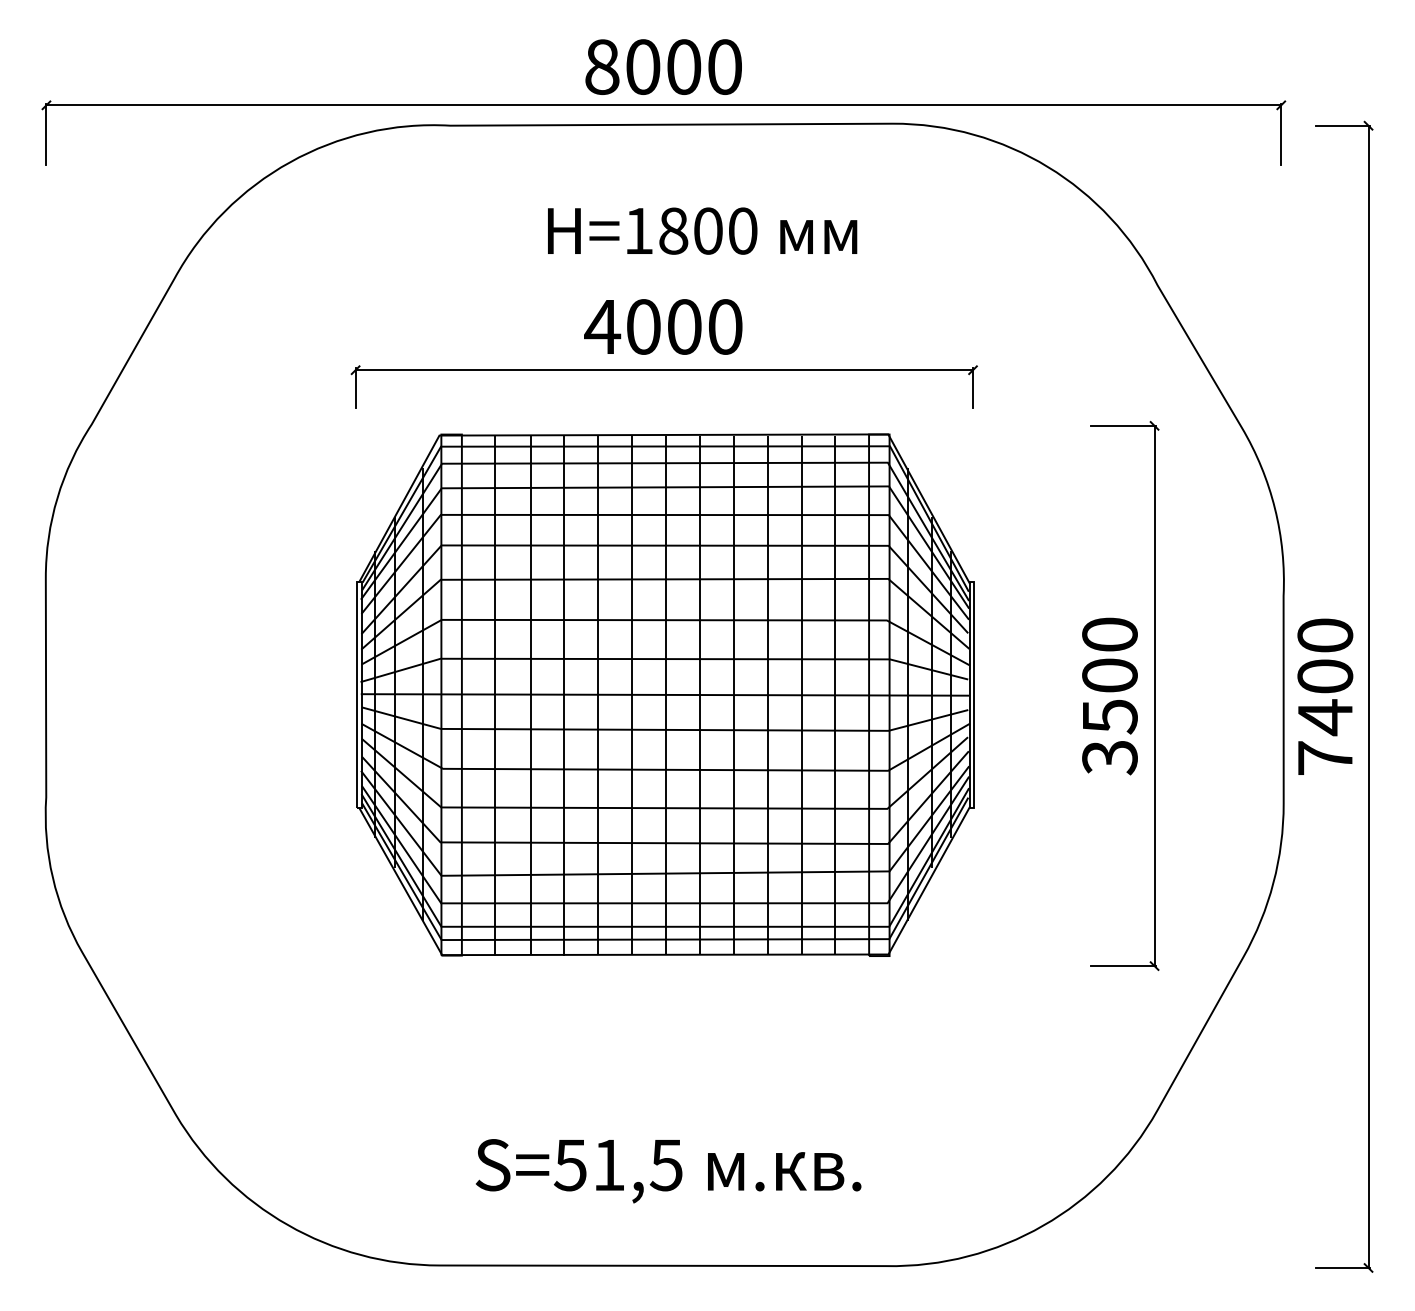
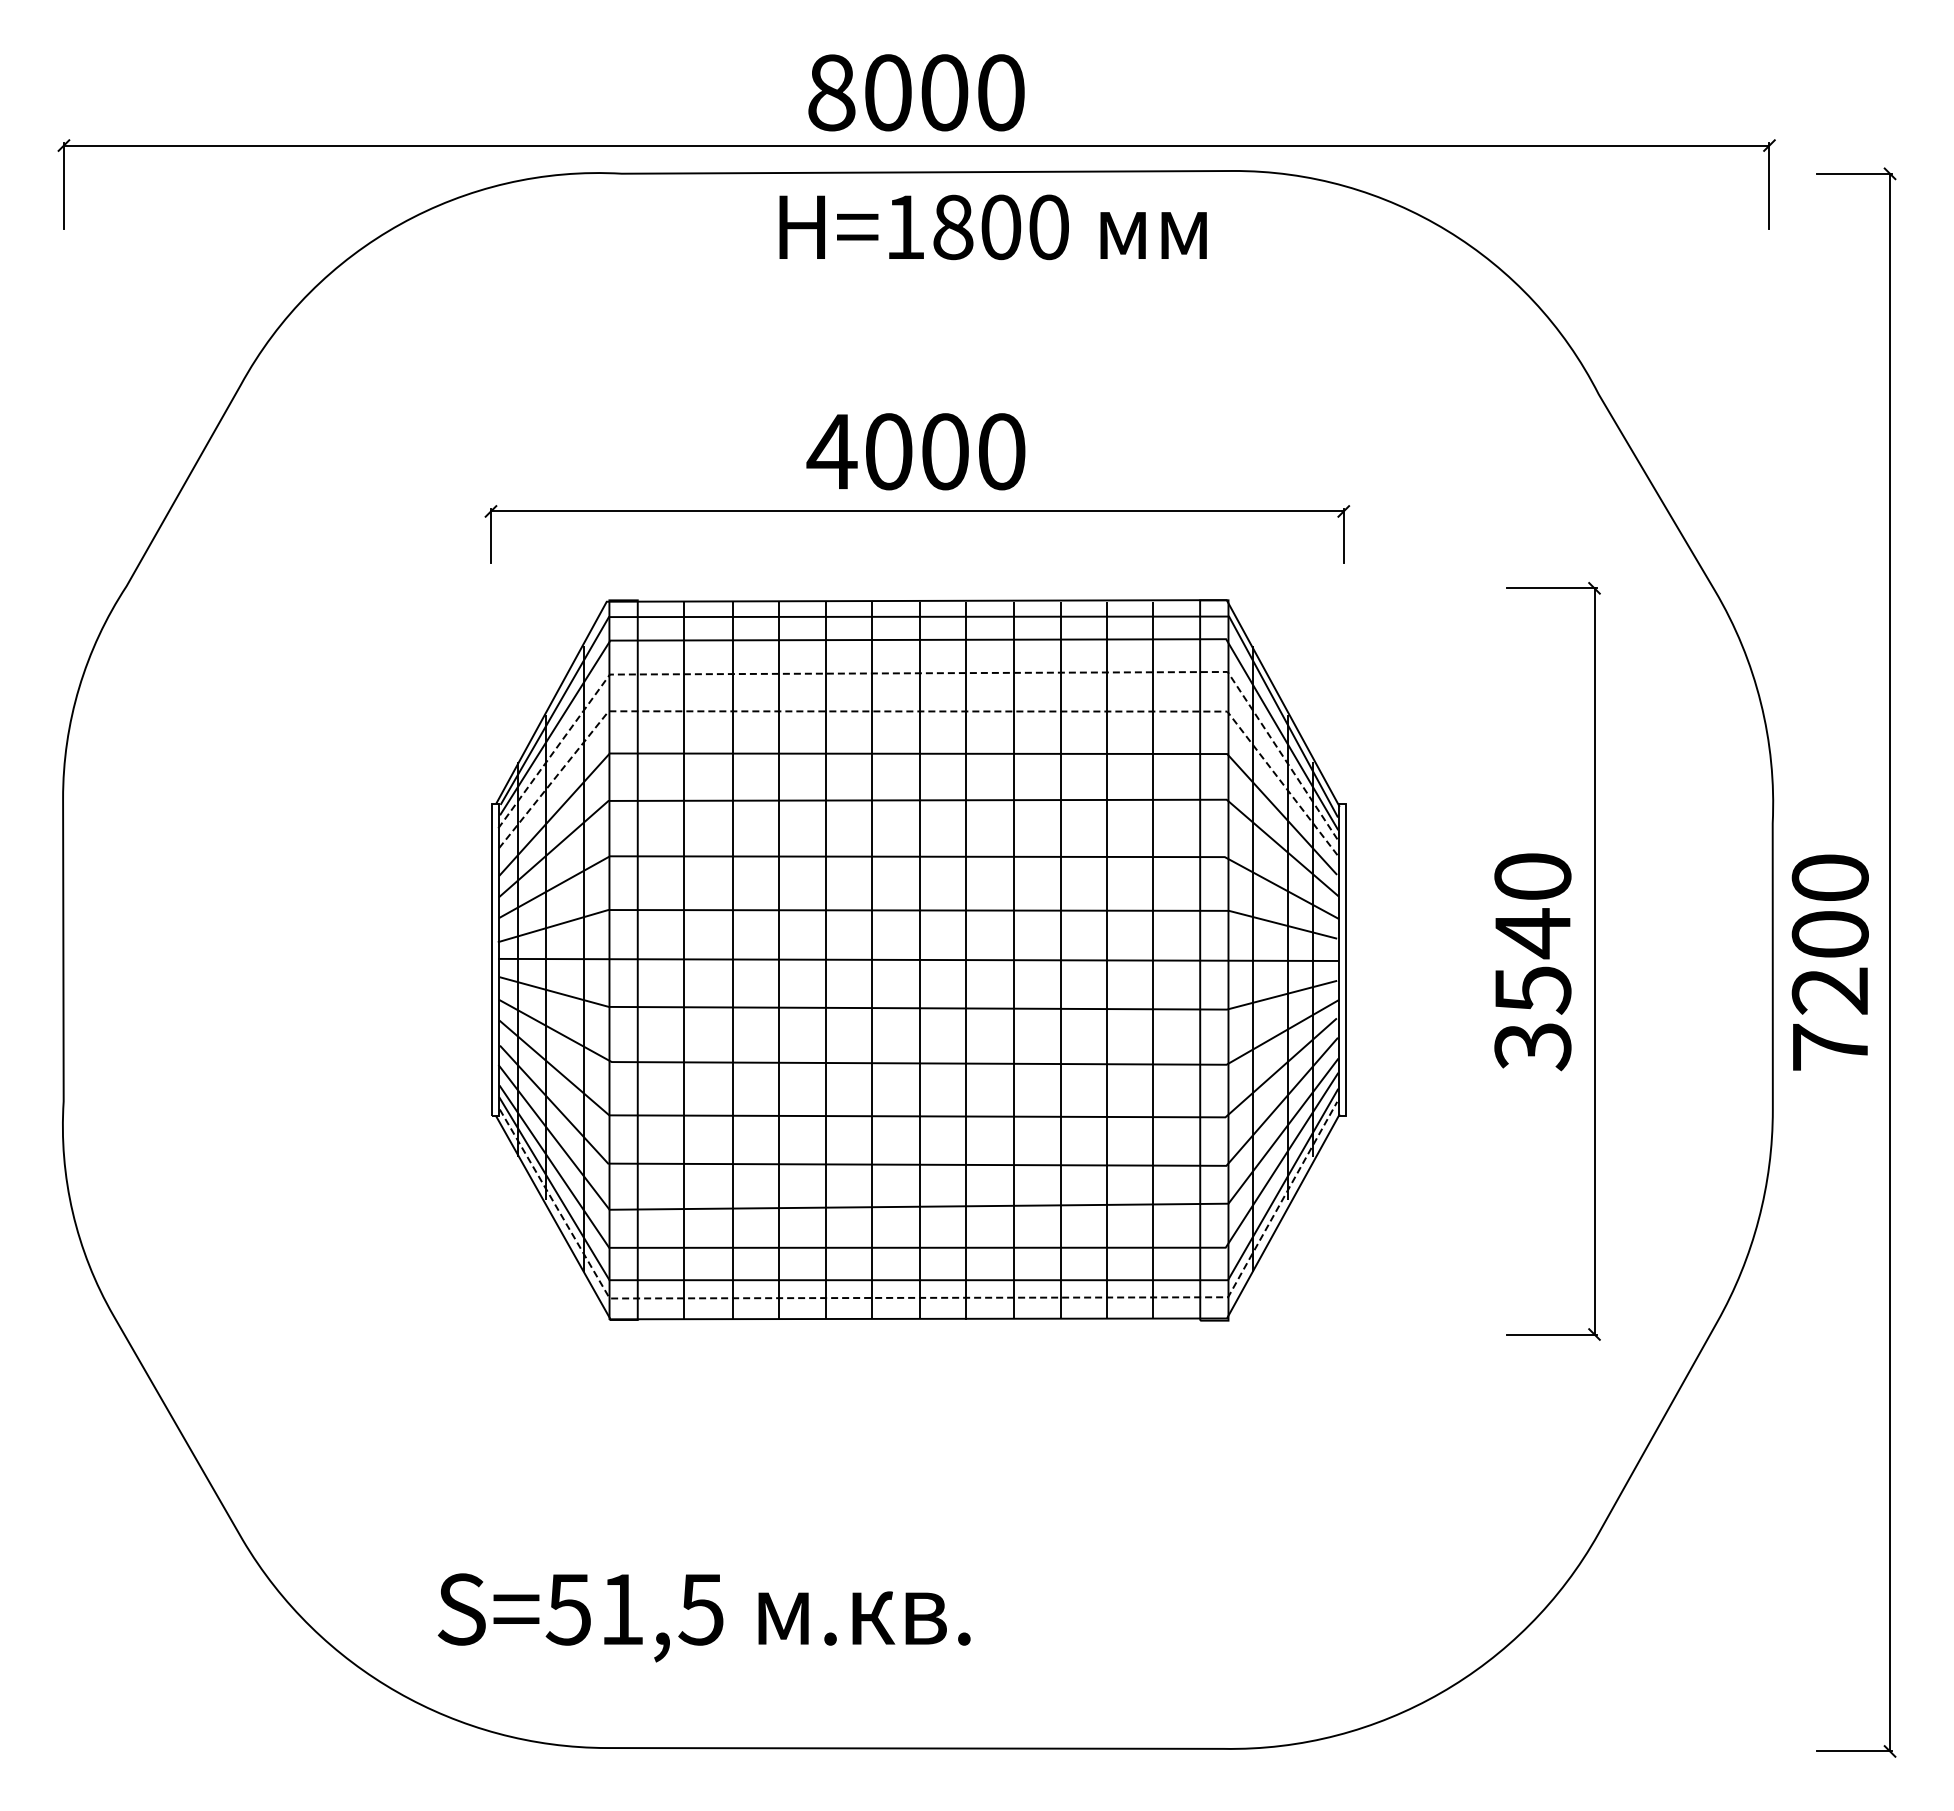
text: (702, 231) -> (992, 227), moved
line: (669, 487) -> (924, 673), solid -> dashed
line: (667, 515) -> (921, 711), solid -> dashed
text: (1109, 675) -> (1532, 933), 3500 -> 3540
text: (1324, 717) -> (1829, 991), 7400 -> 7200
line: (667, 939) -> (921, 1297), solid -> dashed
text: (668, 1170) -> (703, 1617), moved

